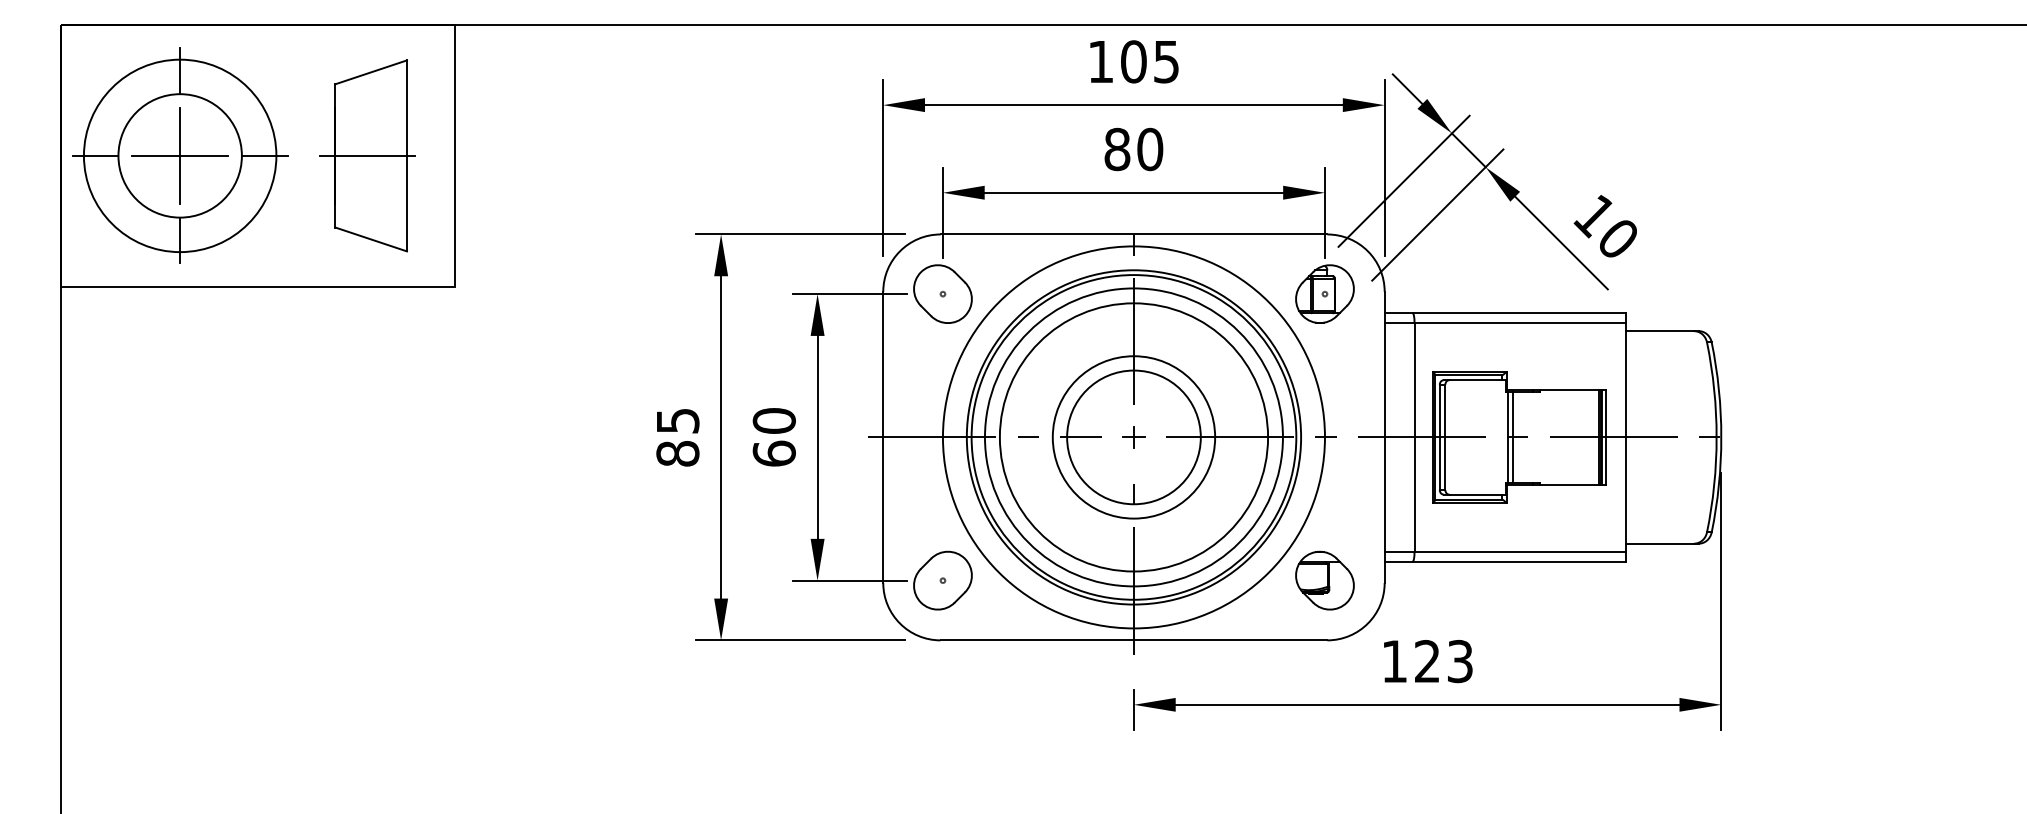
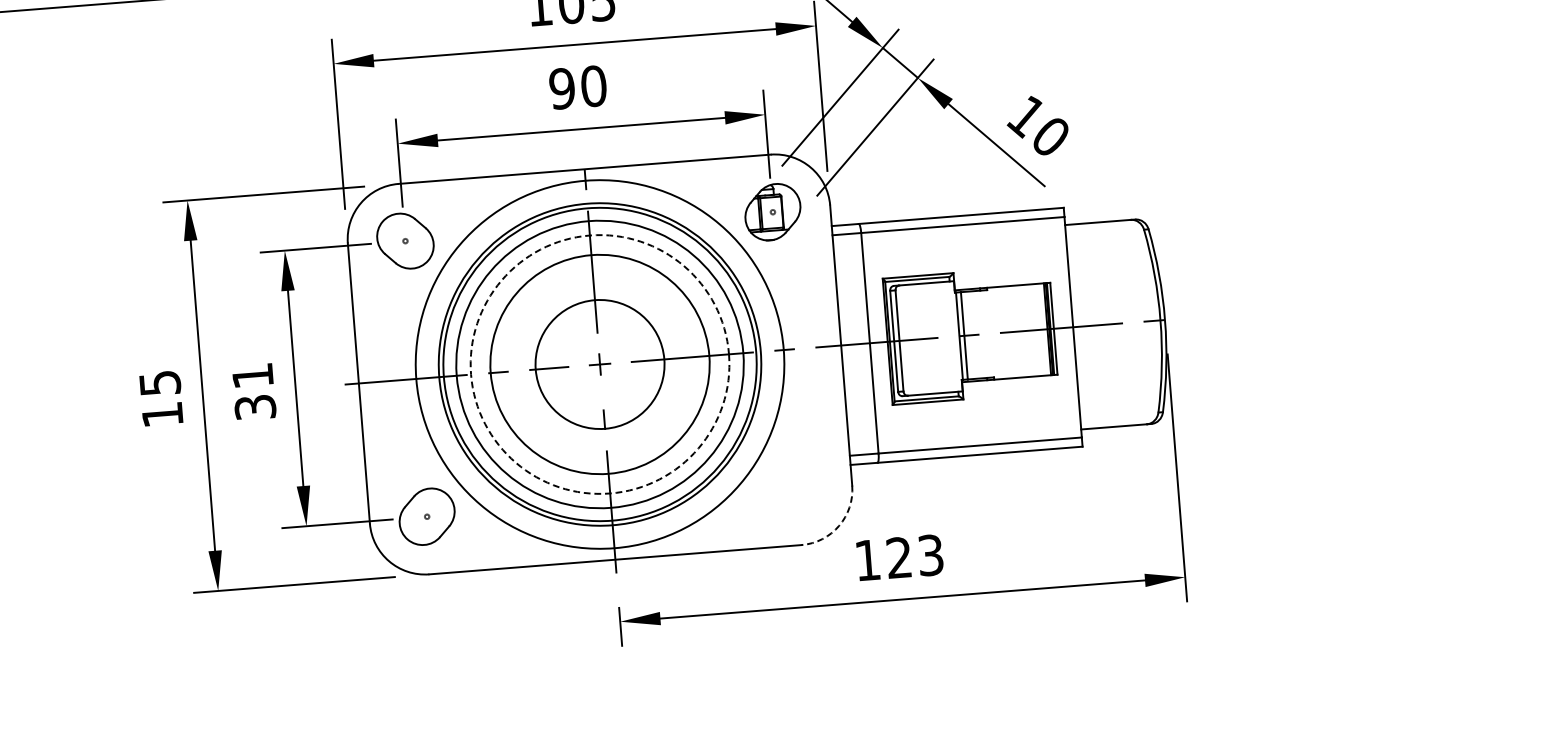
text: (1117, 149) -> (562, 88), 80 -> 90
text: (773, 437) -> (253, 391), 60 -> 31
circle: (1133, 437) -> (599, 364), size x1.4
circle: (1133, 437) -> (599, 364), solid -> dashed
text: (677, 453) -> (162, 414), 85 -> 15
part: (1324, 580) -> (794, 487), removed
arc: (1367, 623) -> (838, 525), solid -> dashed

